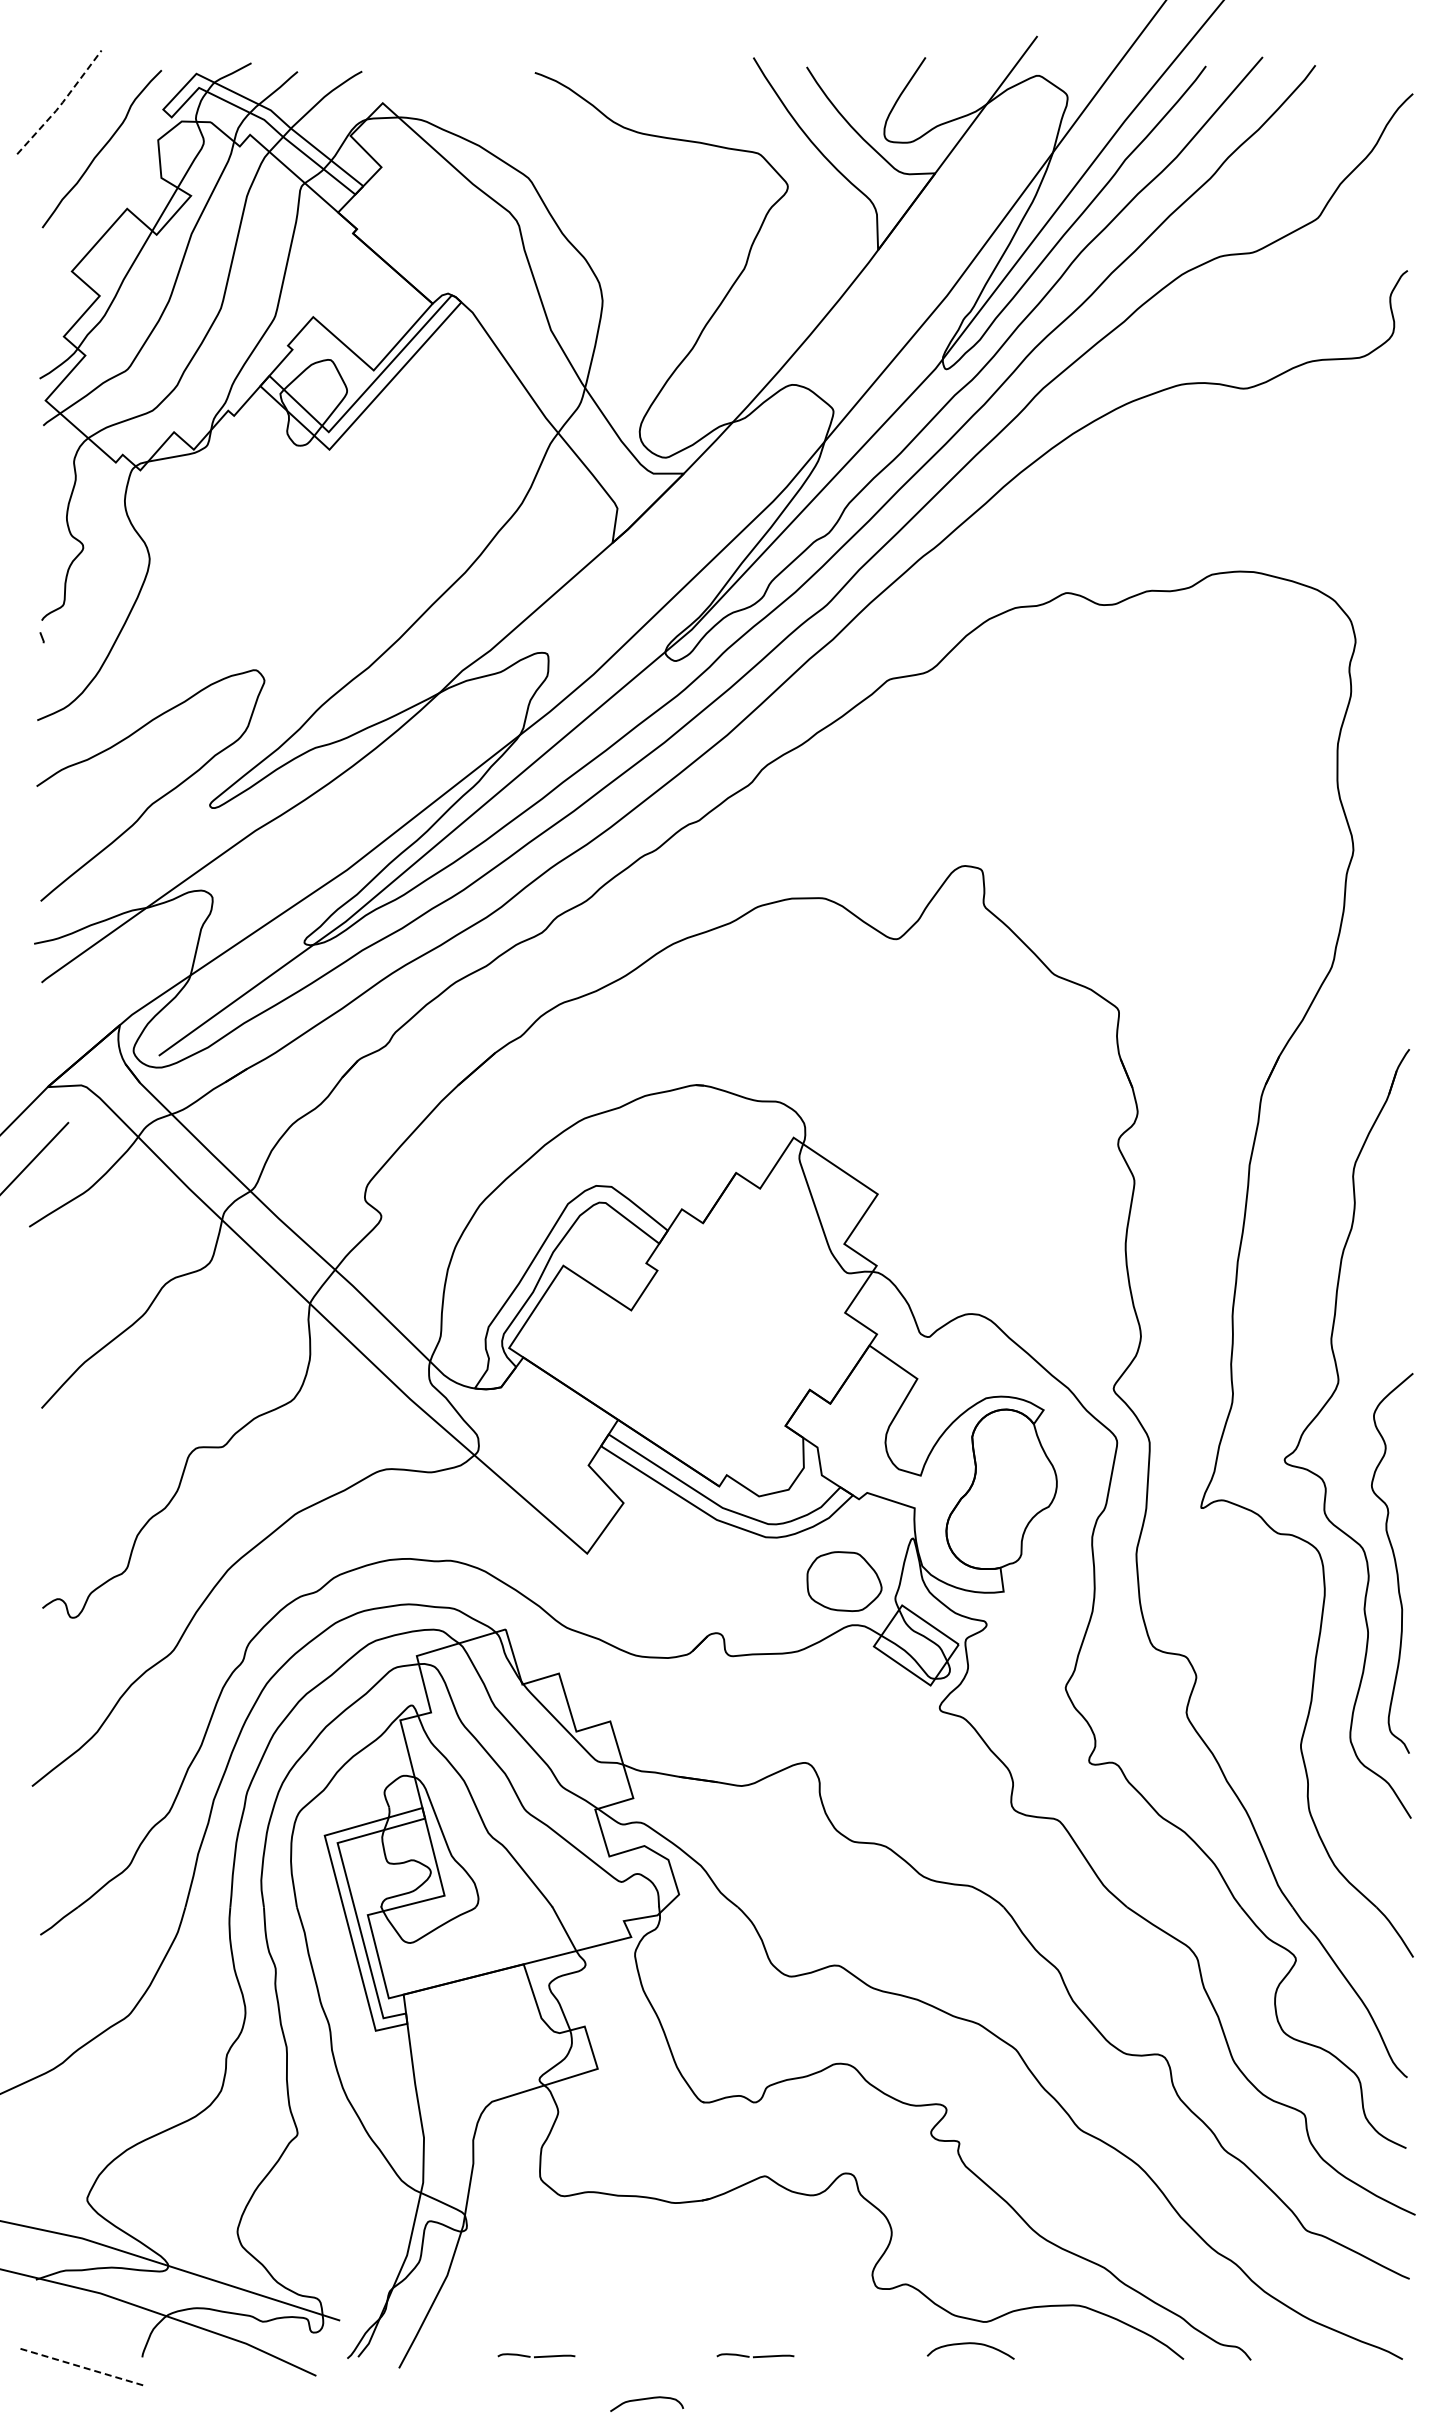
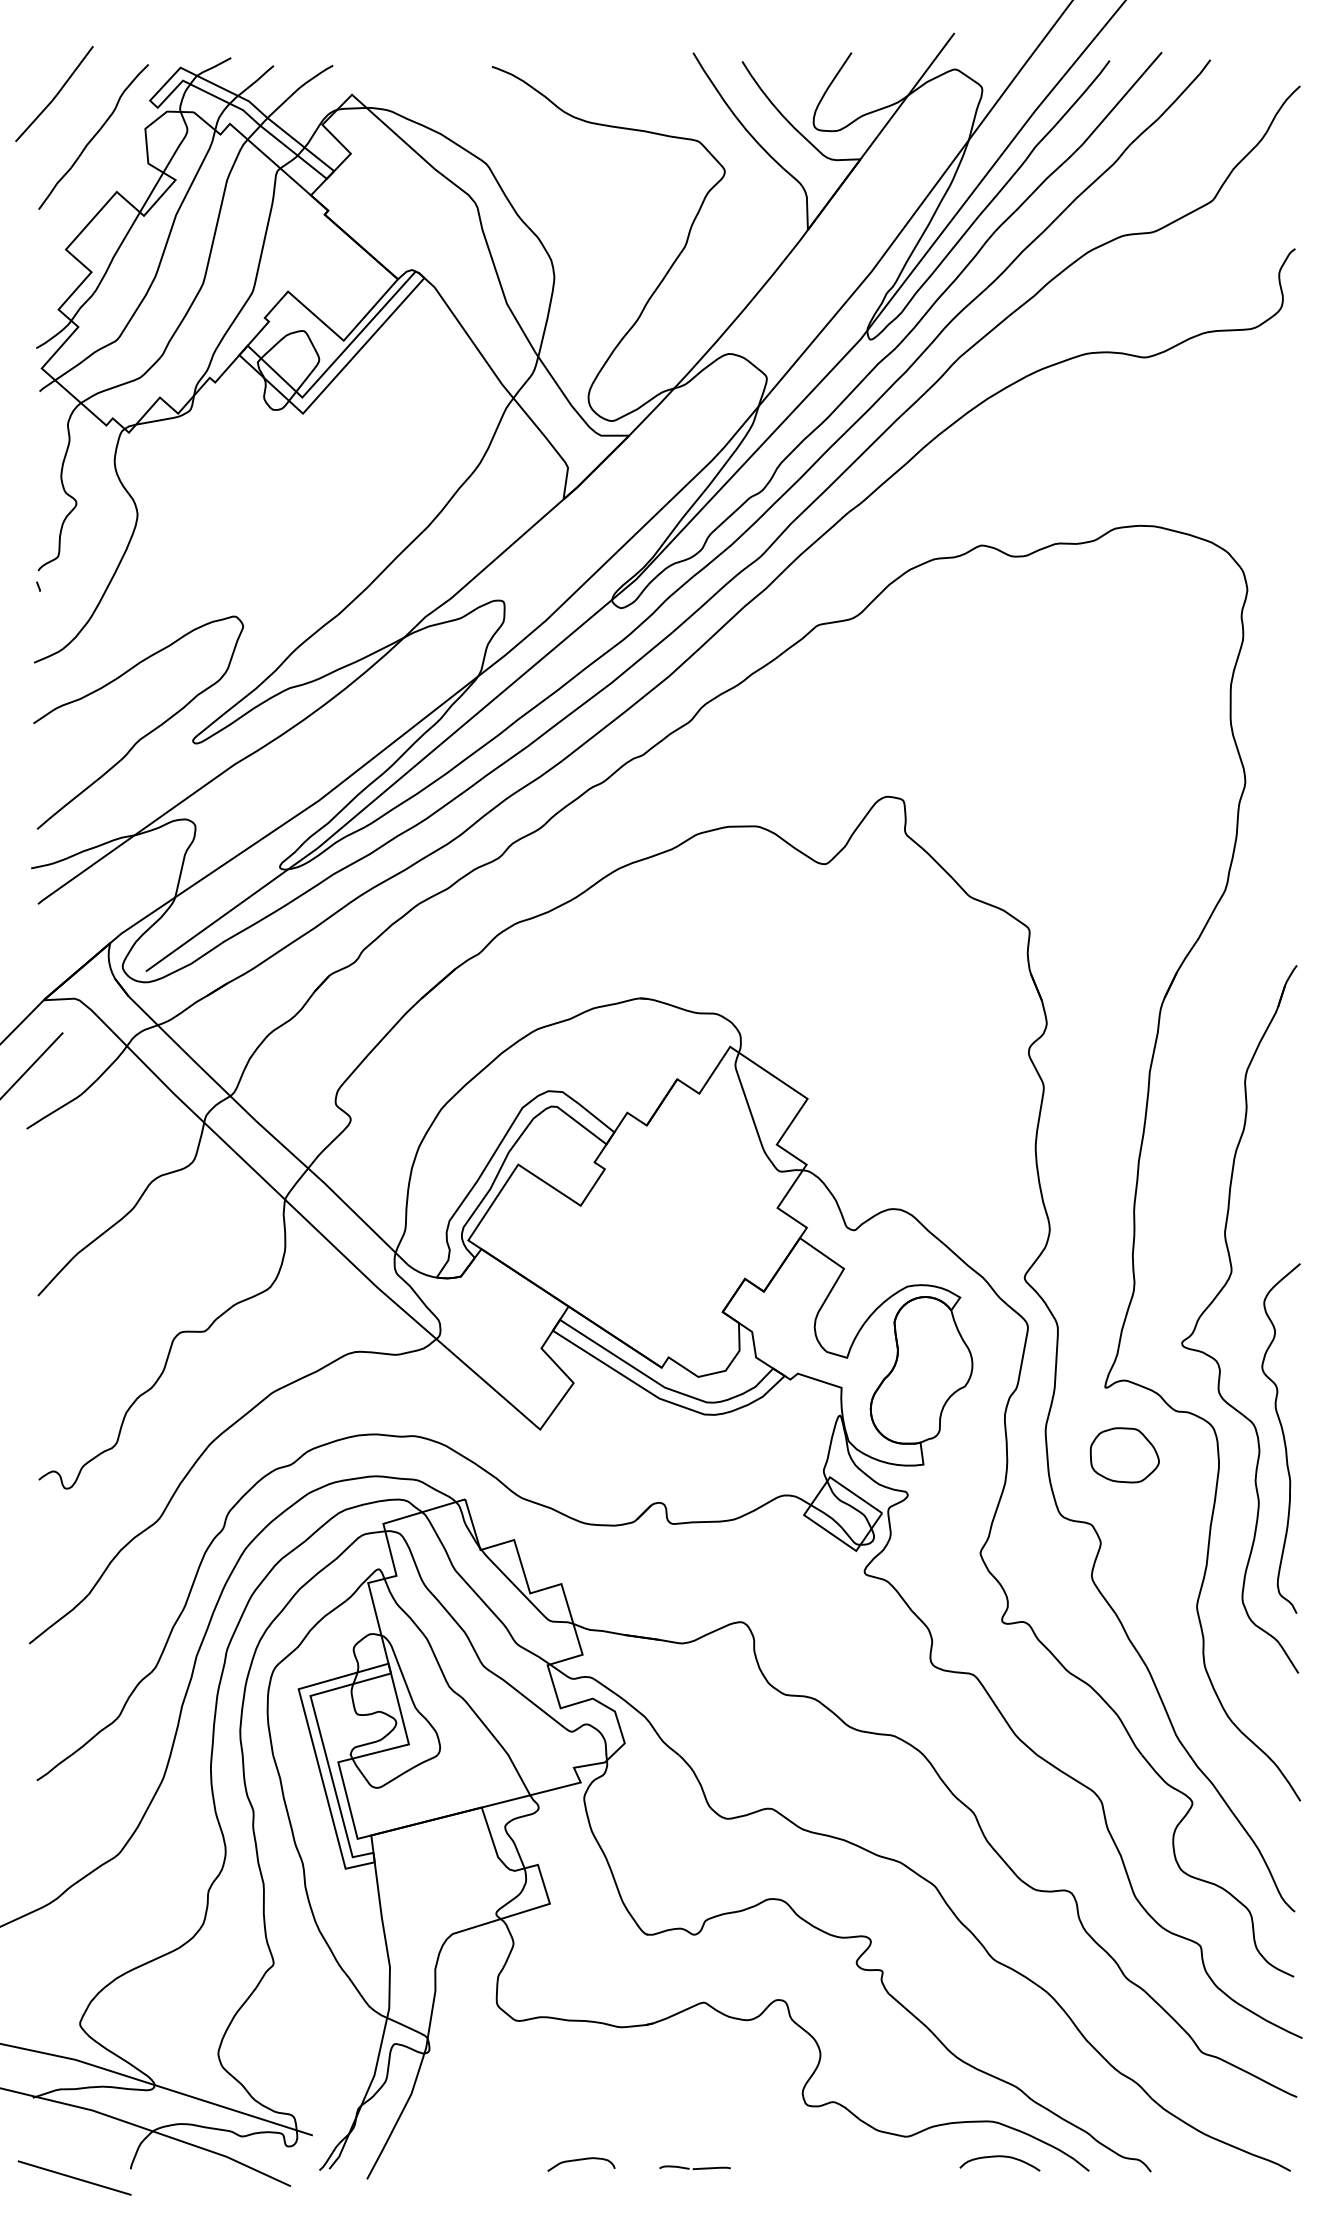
line: (61, 104) -> (56, 95), dashed -> solid
part: (844, 1581) -> (1124, 1455), moved
curve: (970, 2344) -> (999, 2157), moved
part: (536, 2355) -> (493, 2167), removed
line: (80, 2366) -> (73, 2177), dashed -> solid
curve: (647, 2399) -> (581, 2160), moved

